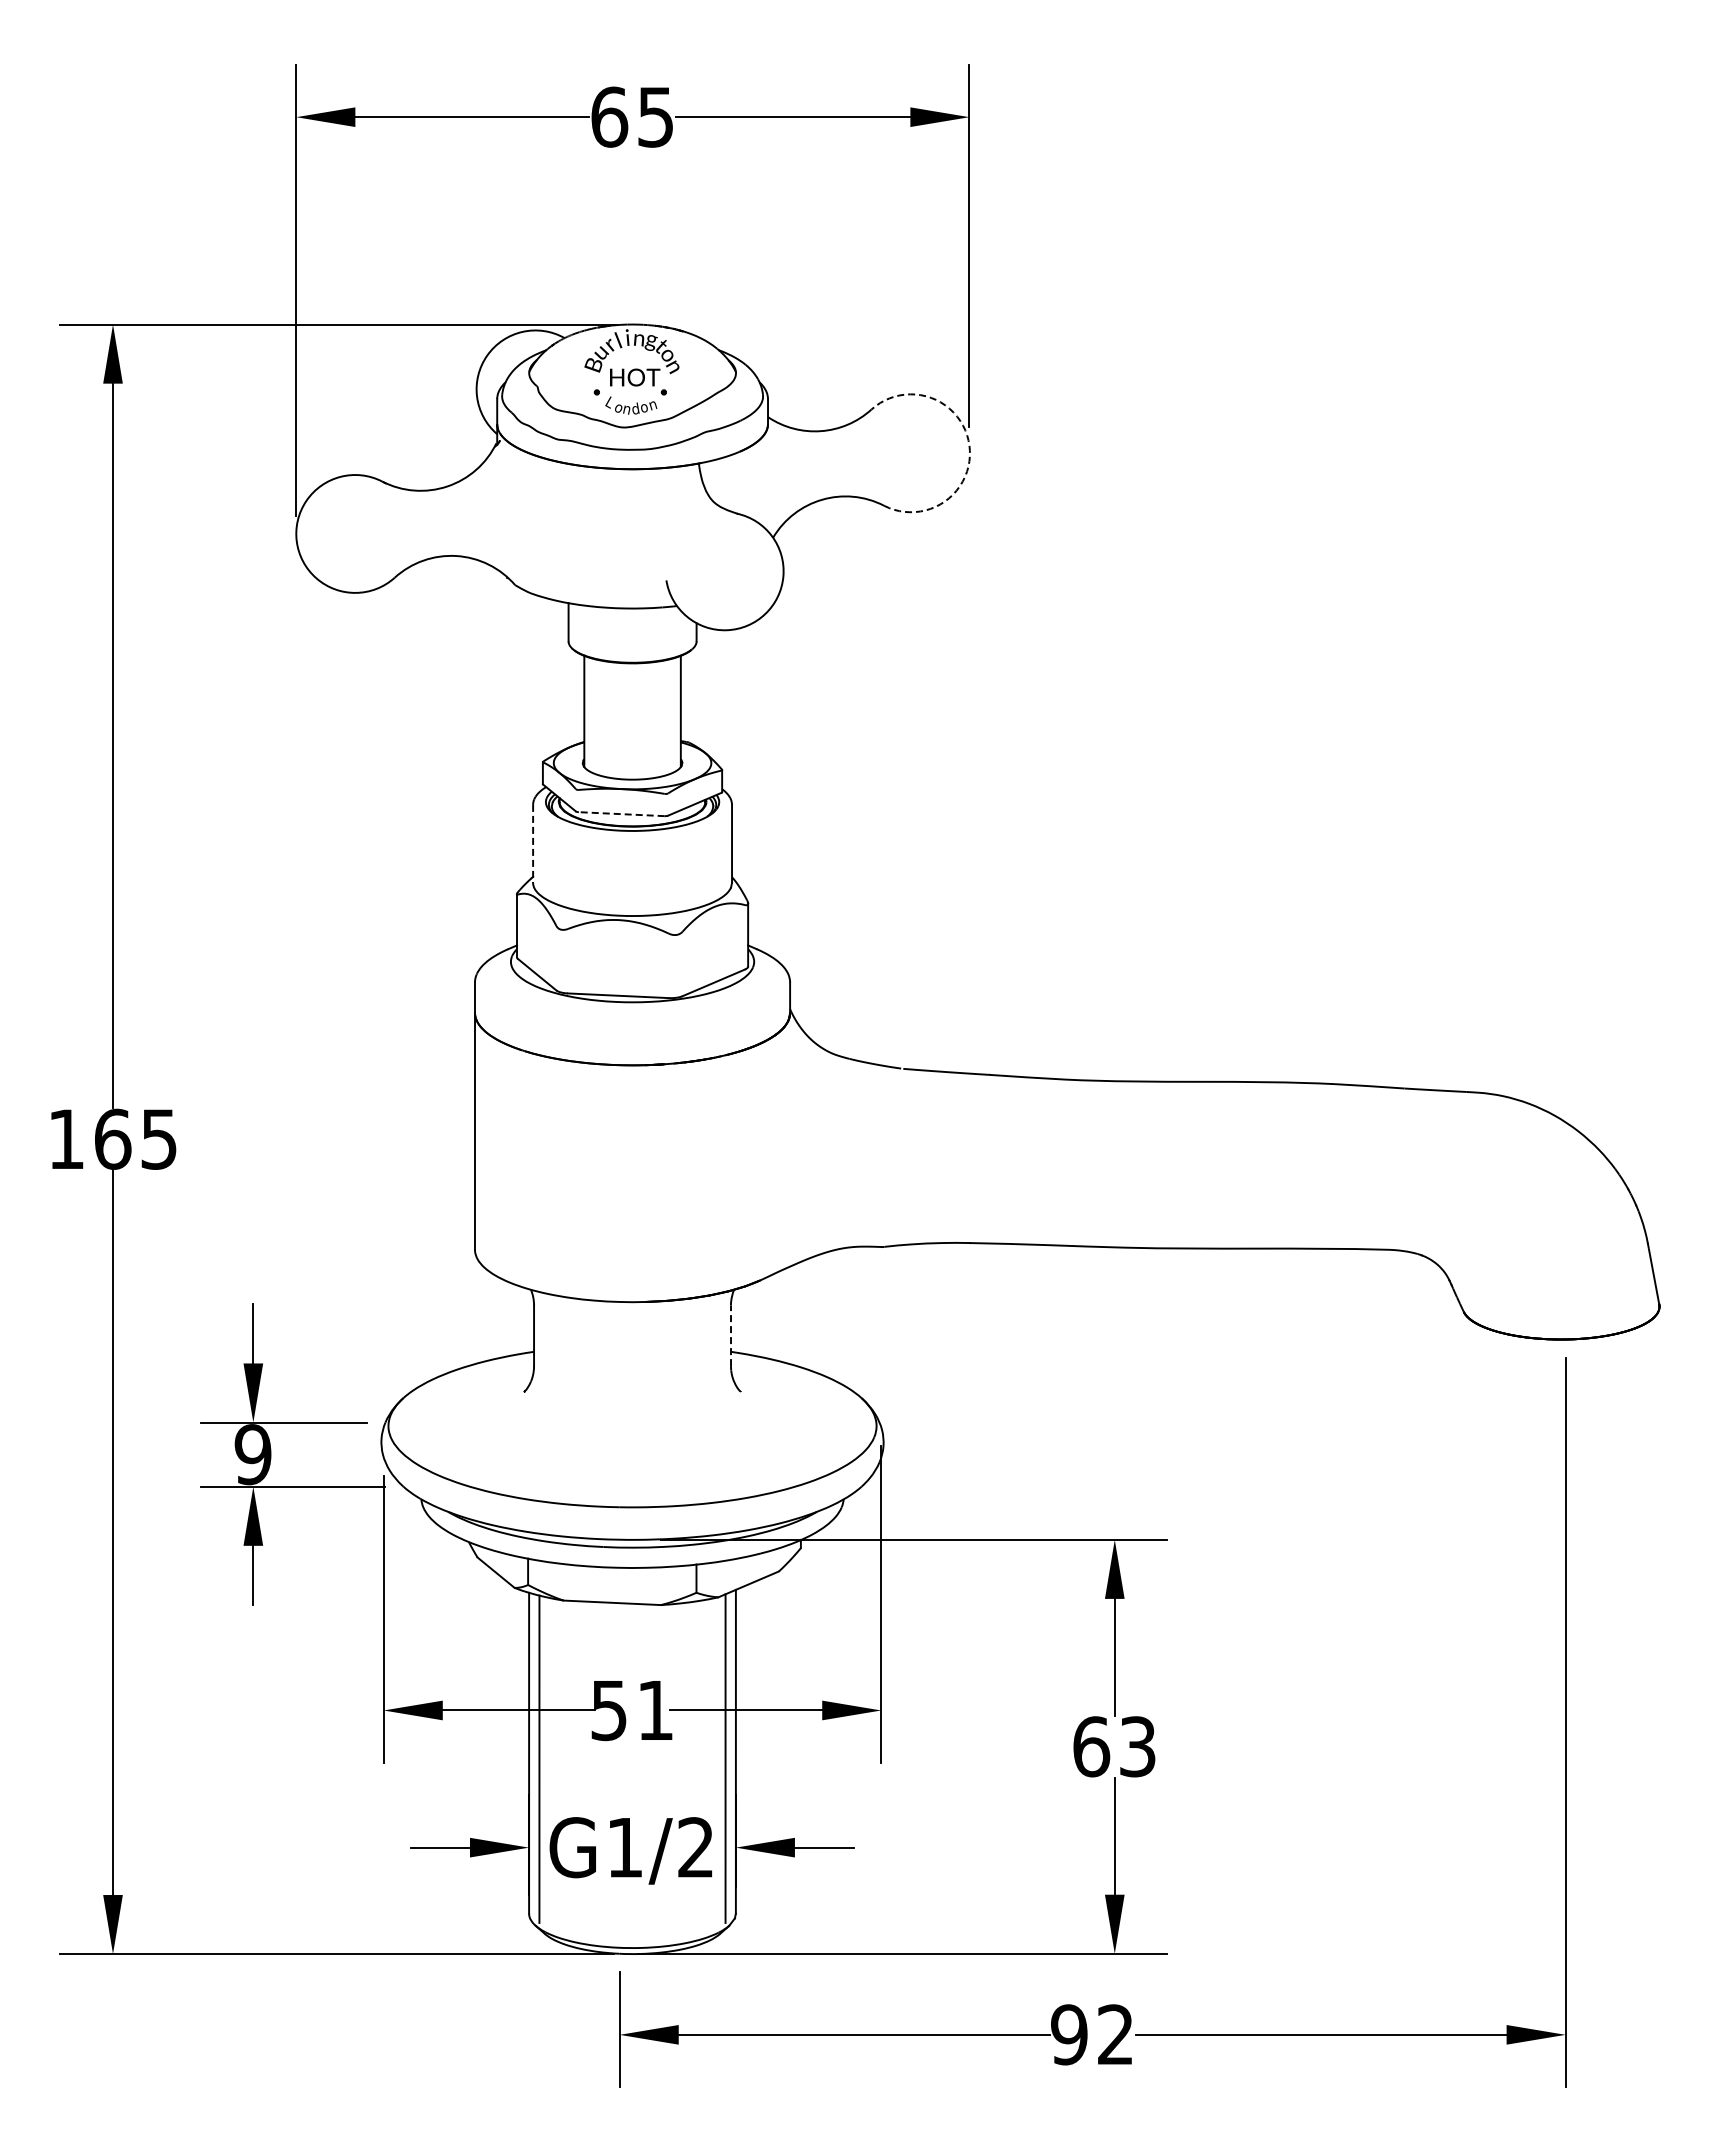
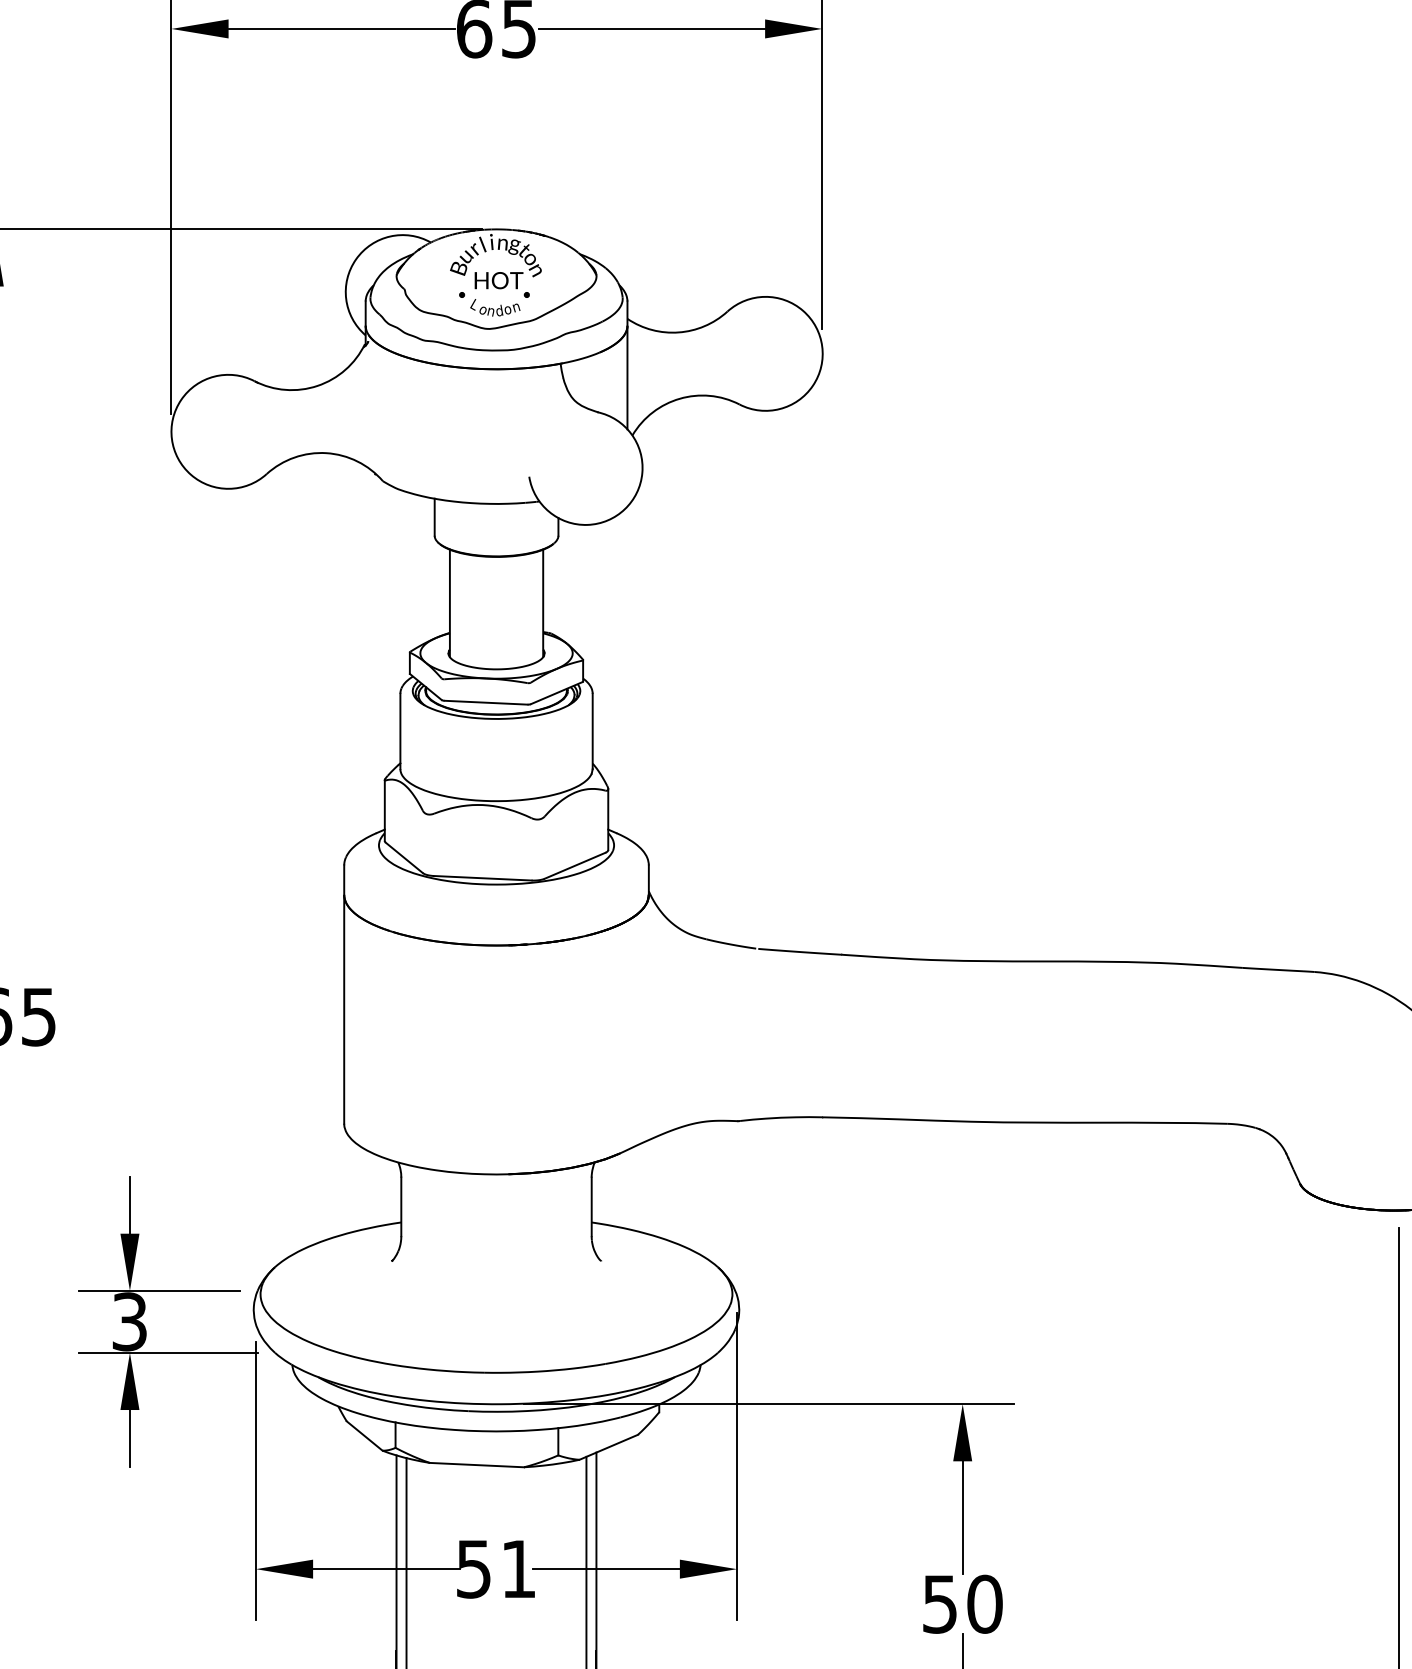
arc: (969, 445) -> (822, 346), dashed -> solid
line: (767, 478) -> (626, 378), added
line: (621, 814) -> (485, 703), dashed -> solid
line: (533, 844) -> (400, 732), dashed -> solid
line: (731, 1335) -> (592, 1206), dashed -> solid
text: (252, 1454) -> (129, 1321), 9 -> 3
text: (1114, 1746) -> (962, 1603), 63 -> 50

